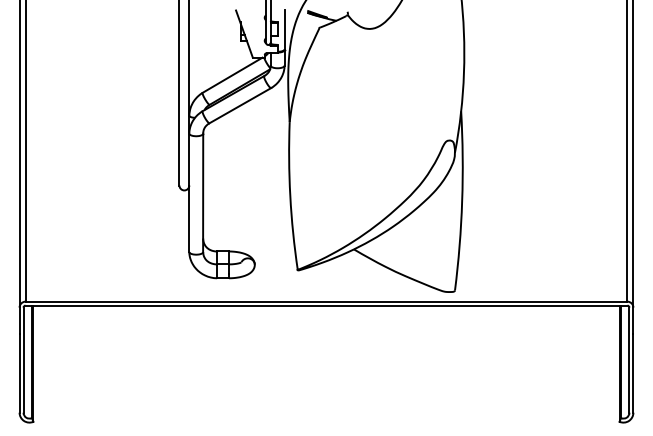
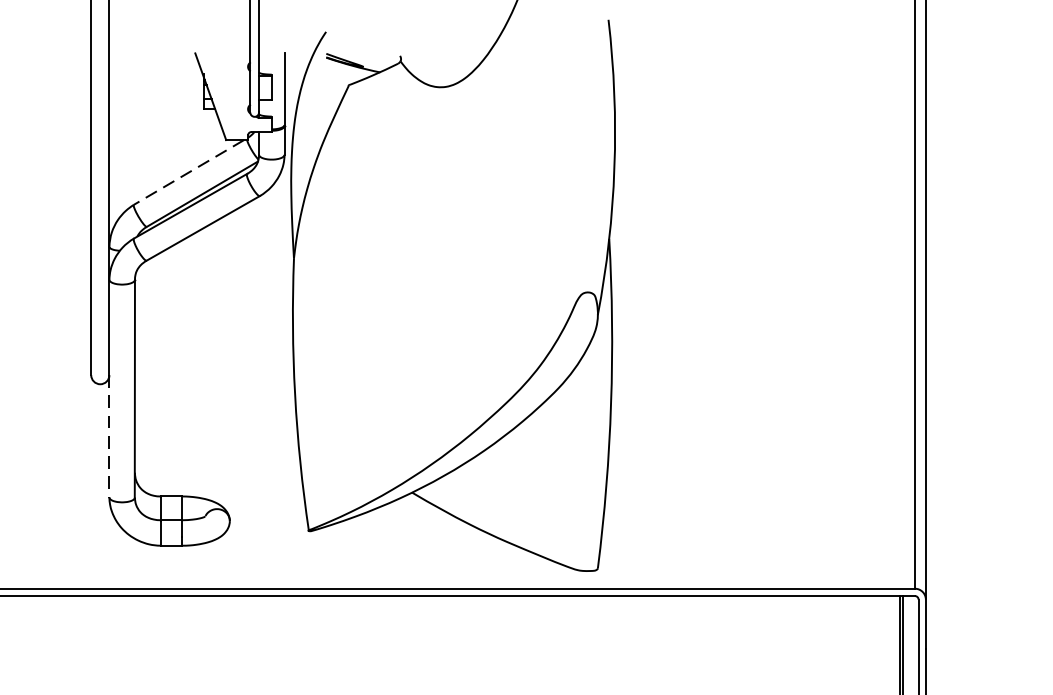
line: (232, 75) -> (188, 172), solid -> dashed
line: (189, 219) -> (109, 437), solid -> dashed

